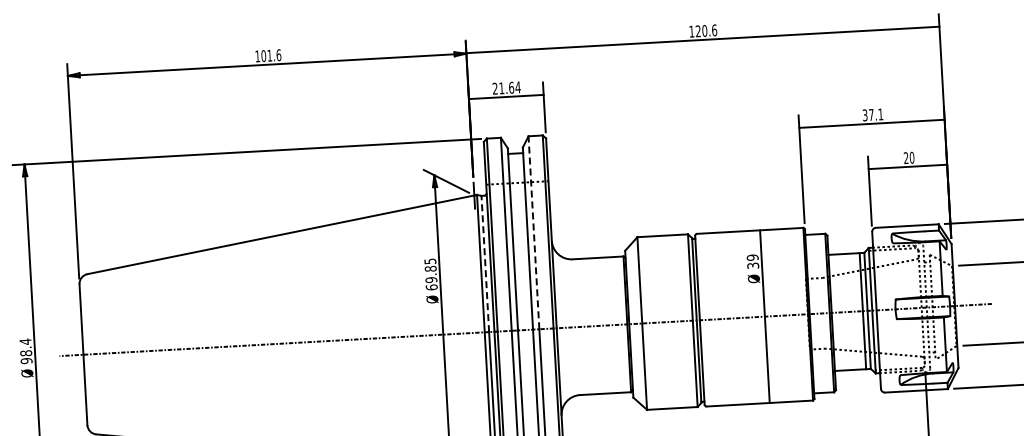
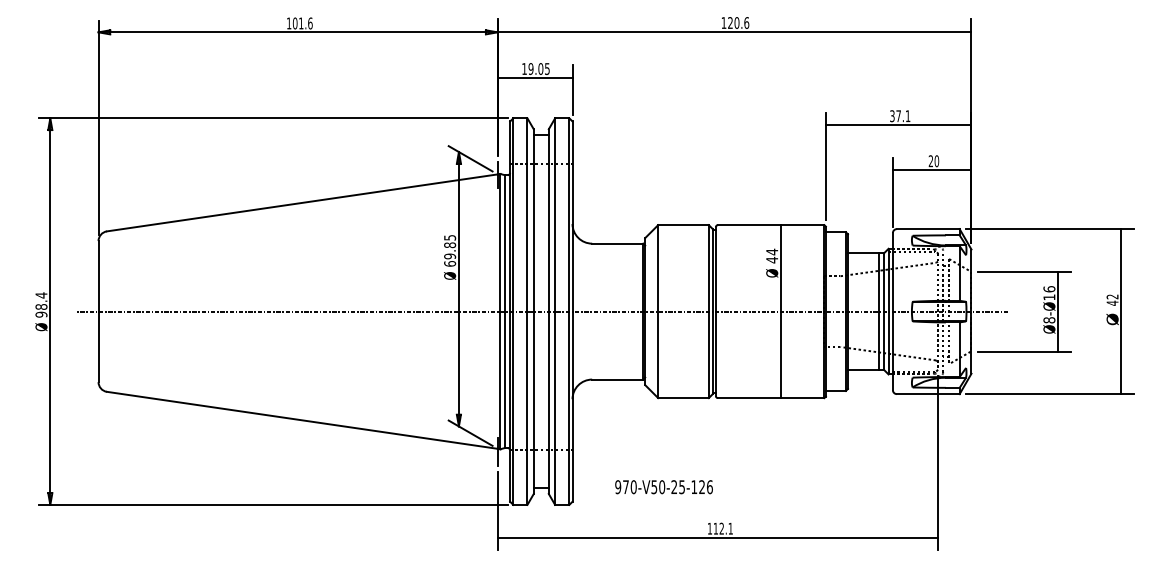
text: (507, 88) -> (536, 69), 21.64 -> 19.05
line: (534, 232) -> (555, 214), dashed -> solid
text: (753, 261) -> (772, 255), 39 -> 44
line: (484, 263) -> (504, 242), dashed -> solid

